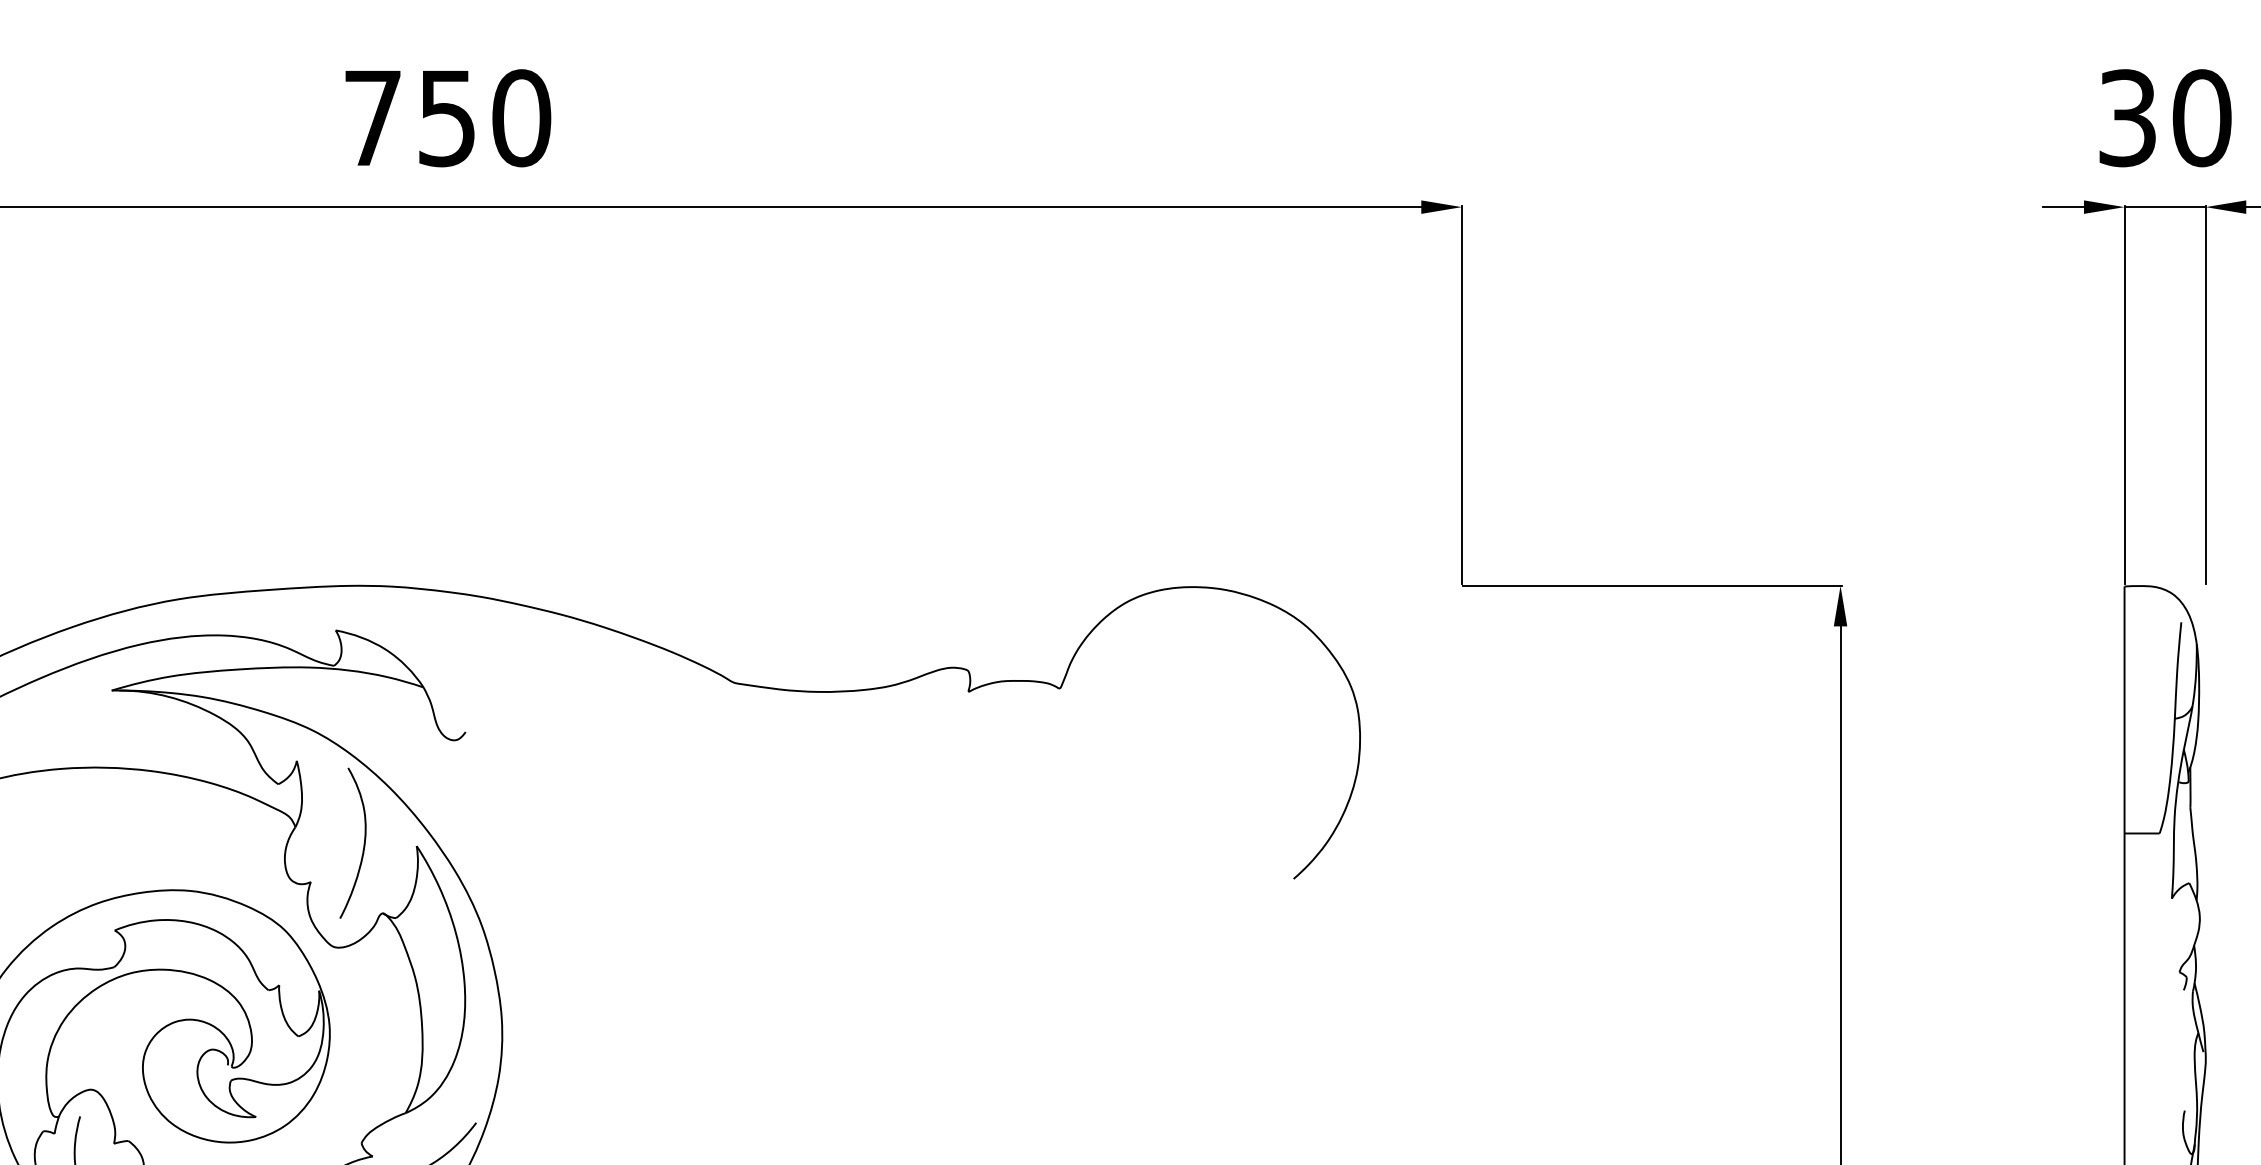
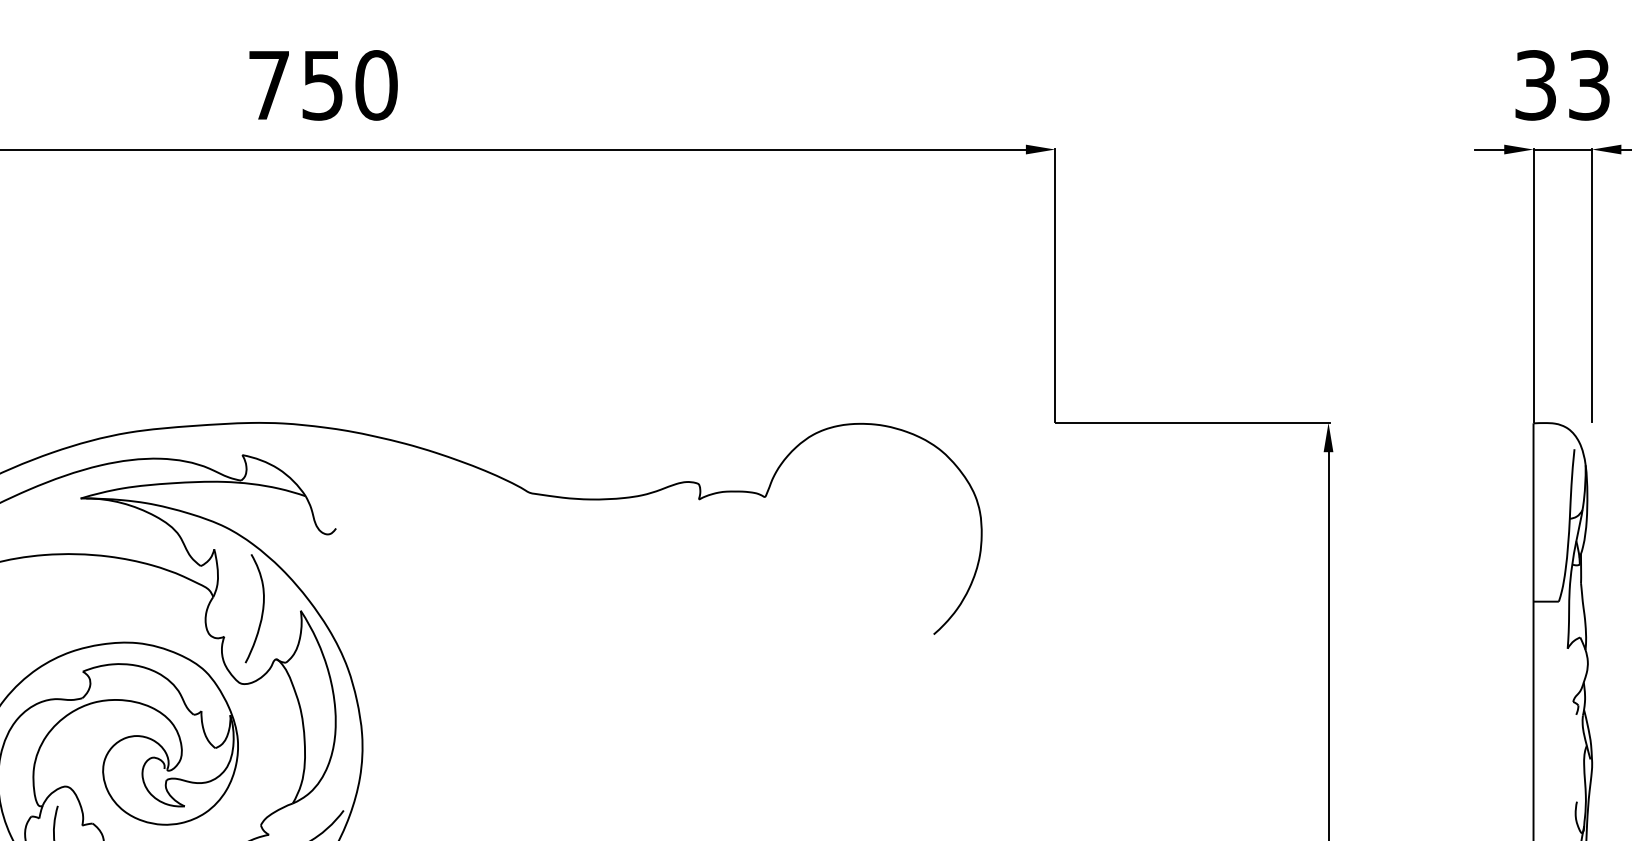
text: (2202, 118) -> (1589, 85), 30 -> 33

